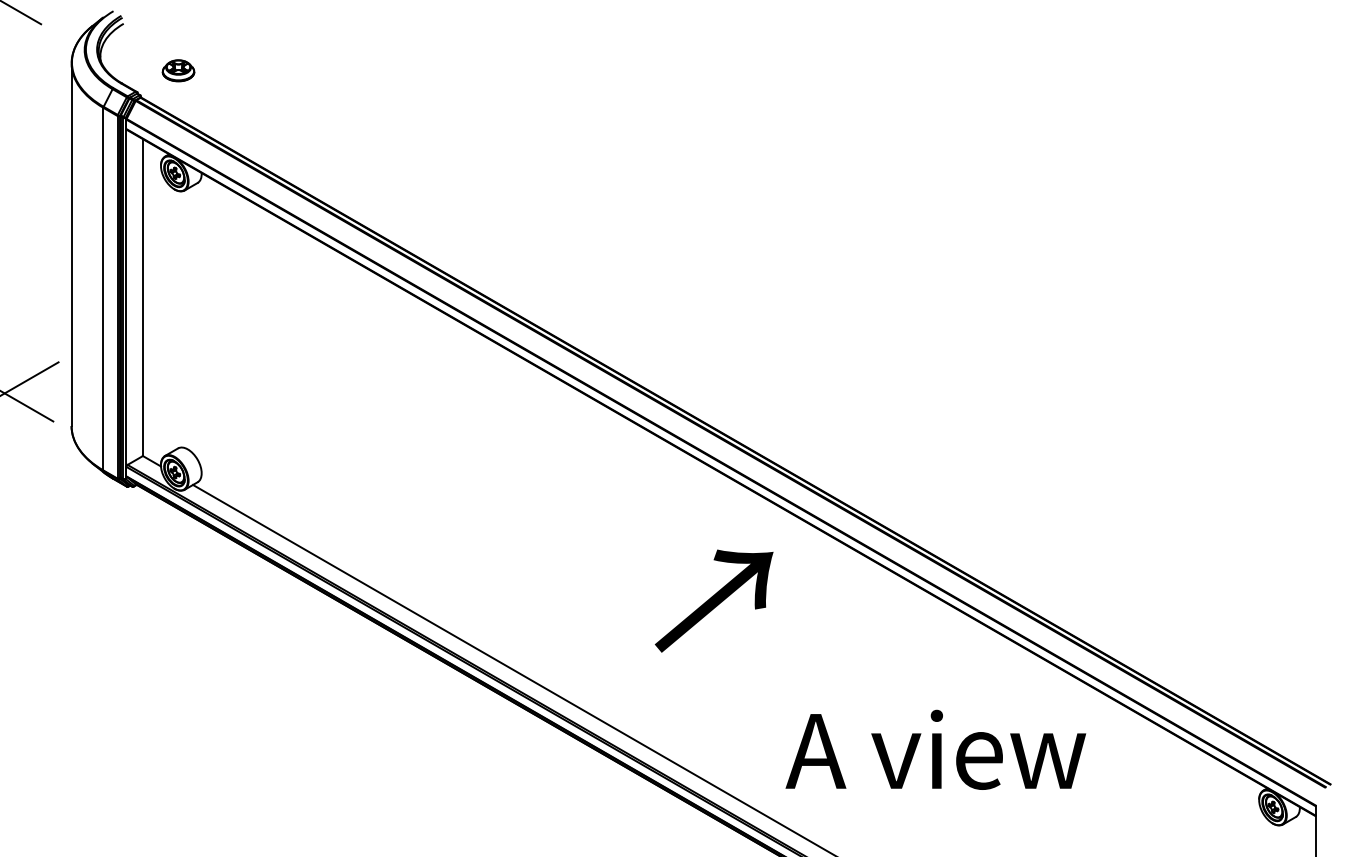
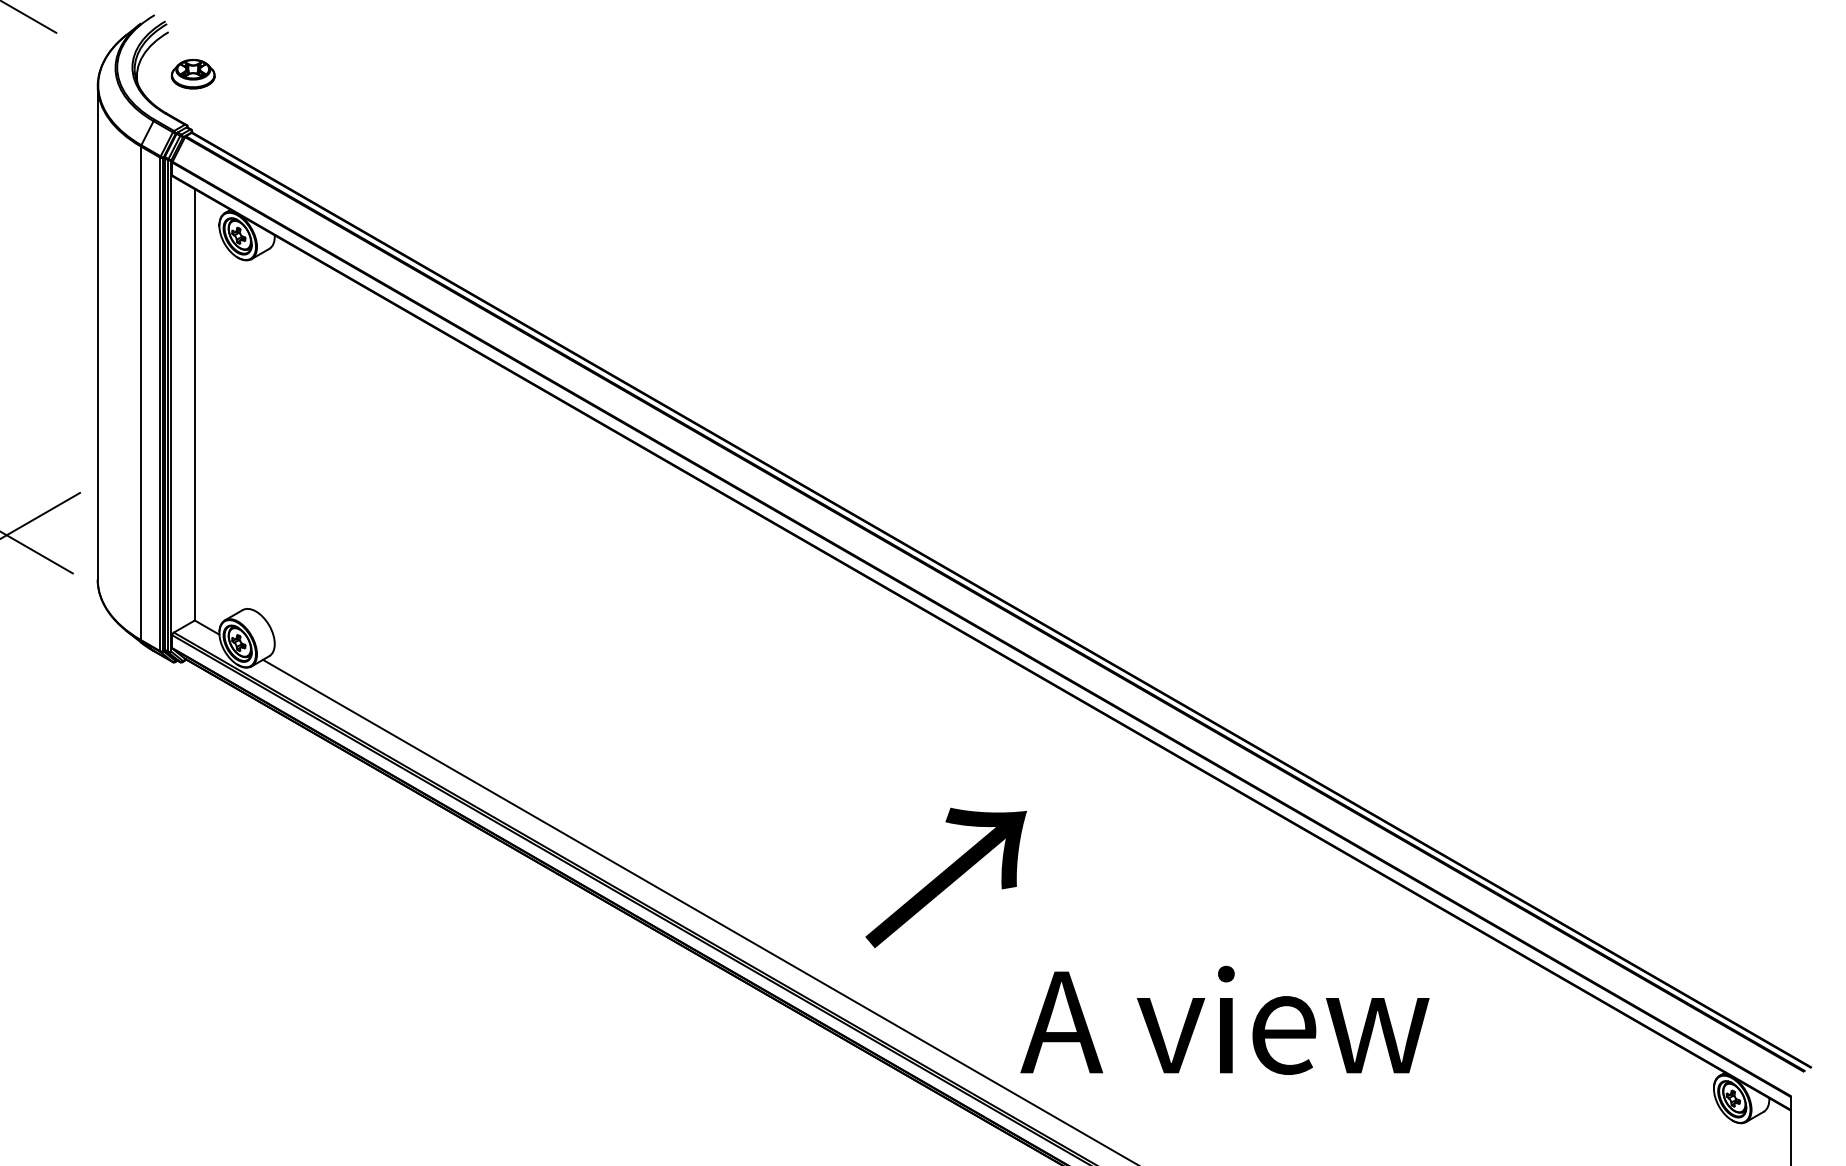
part: (177, 71) -> (192, 74), moved
text: (713, 600) -> (945, 877), moved
text: (935, 749) -> (1224, 1019), moved

